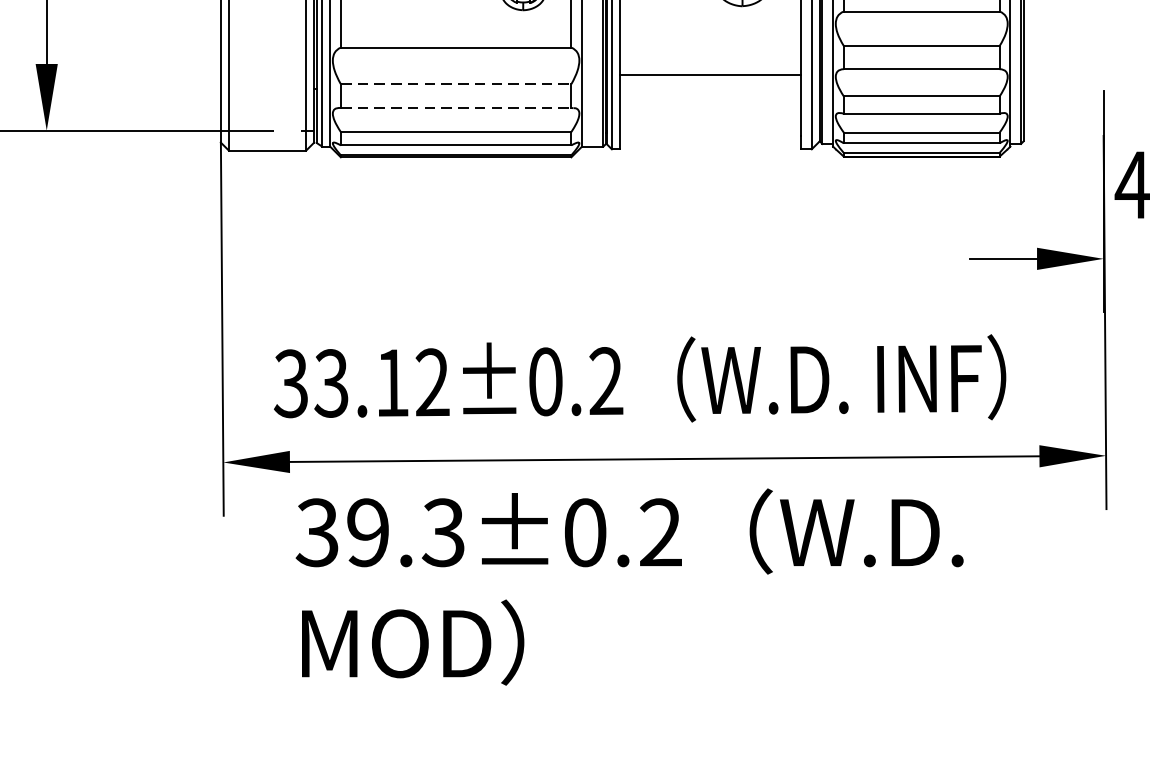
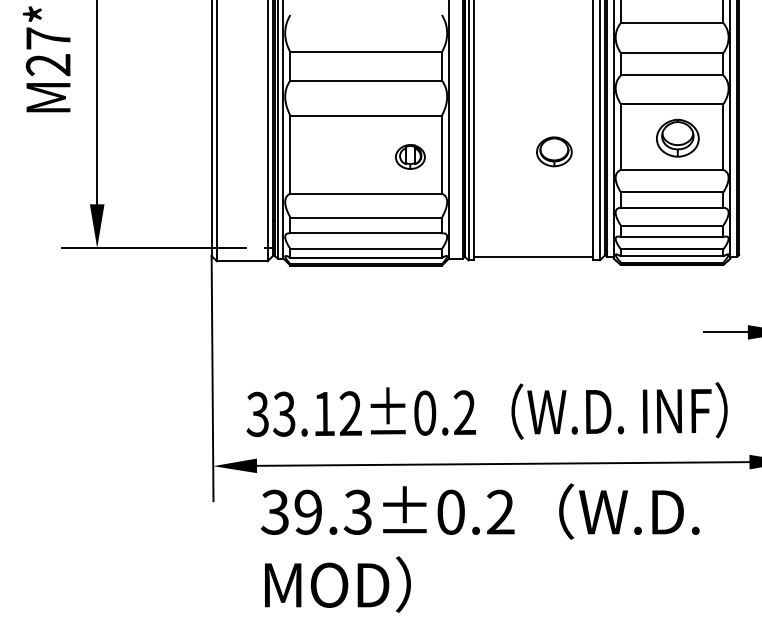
line: (709, 74) -> (532, 256), moved
line: (456, 84) -> (366, 217), dashed -> solid
line: (456, 108) -> (366, 233), dashed -> solid

